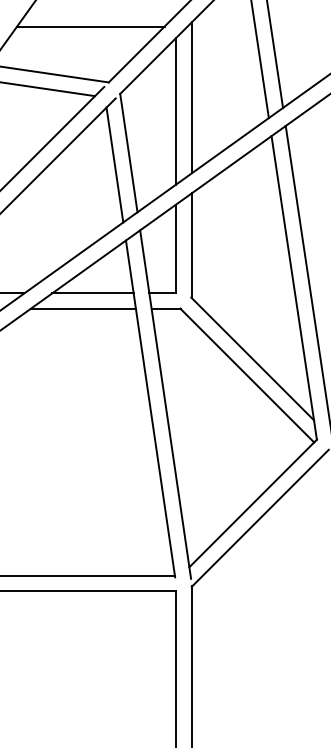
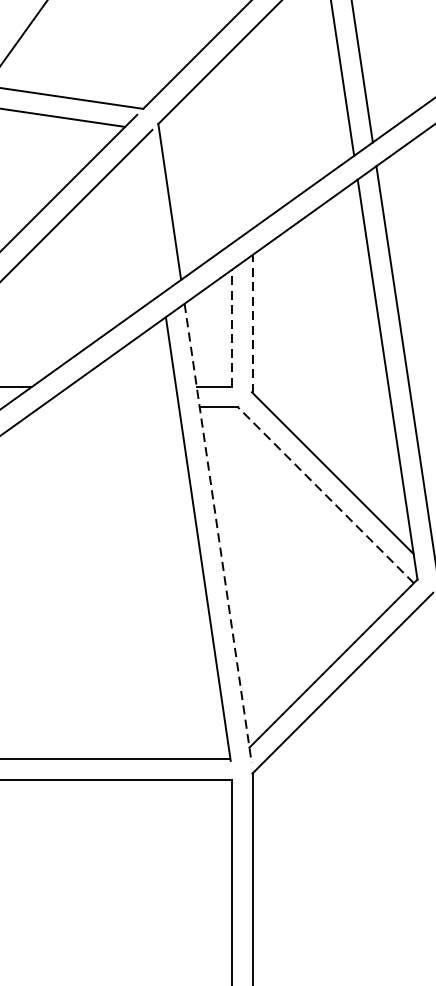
line: (90, 26) -> (119, 35), removed
line: (191, 97) -> (252, 128), removed
line: (176, 111) -> (232, 147), removed
line: (114, 164) -> (150, 216), removed
line: (191, 245) -> (252, 323), solid -> dashed
line: (176, 248) -> (232, 327), solid -> dashed
line: (92, 293) -> (121, 386), removed
line: (82, 308) -> (108, 406), removed
line: (247, 375) -> (326, 494), solid -> dashed
line: (165, 405) -> (218, 534), solid -> dashed

